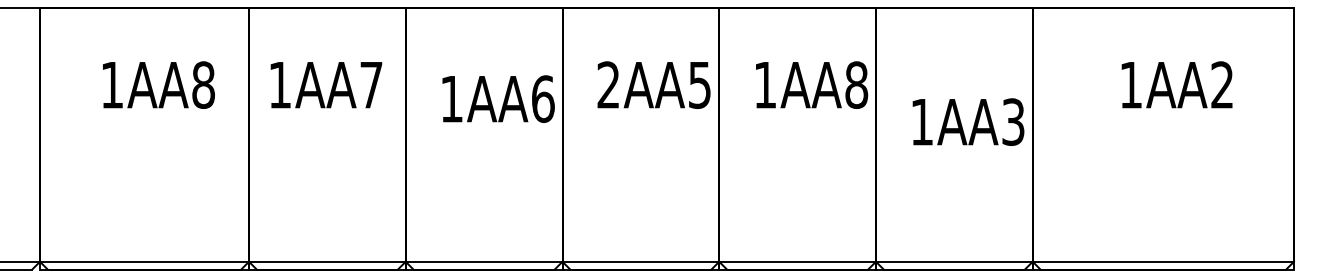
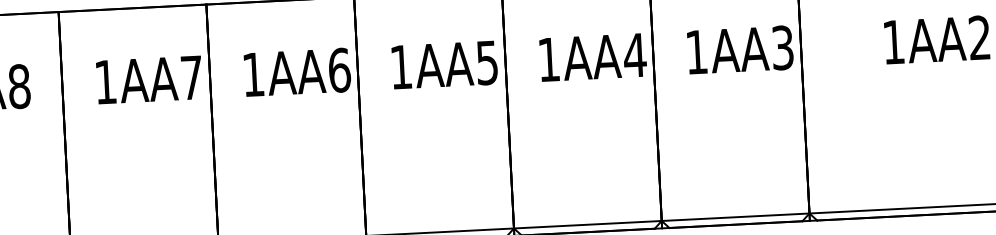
text: (607, 84) -> (400, 66), 2AA5 -> 1AA5
text: (856, 84) -> (634, 54), 1AA8 -> 1AA4
text: (326, 85) -> (149, 80), moved
text: (498, 98) -> (297, 71), moved
text: (968, 121) -> (740, 49), moved

